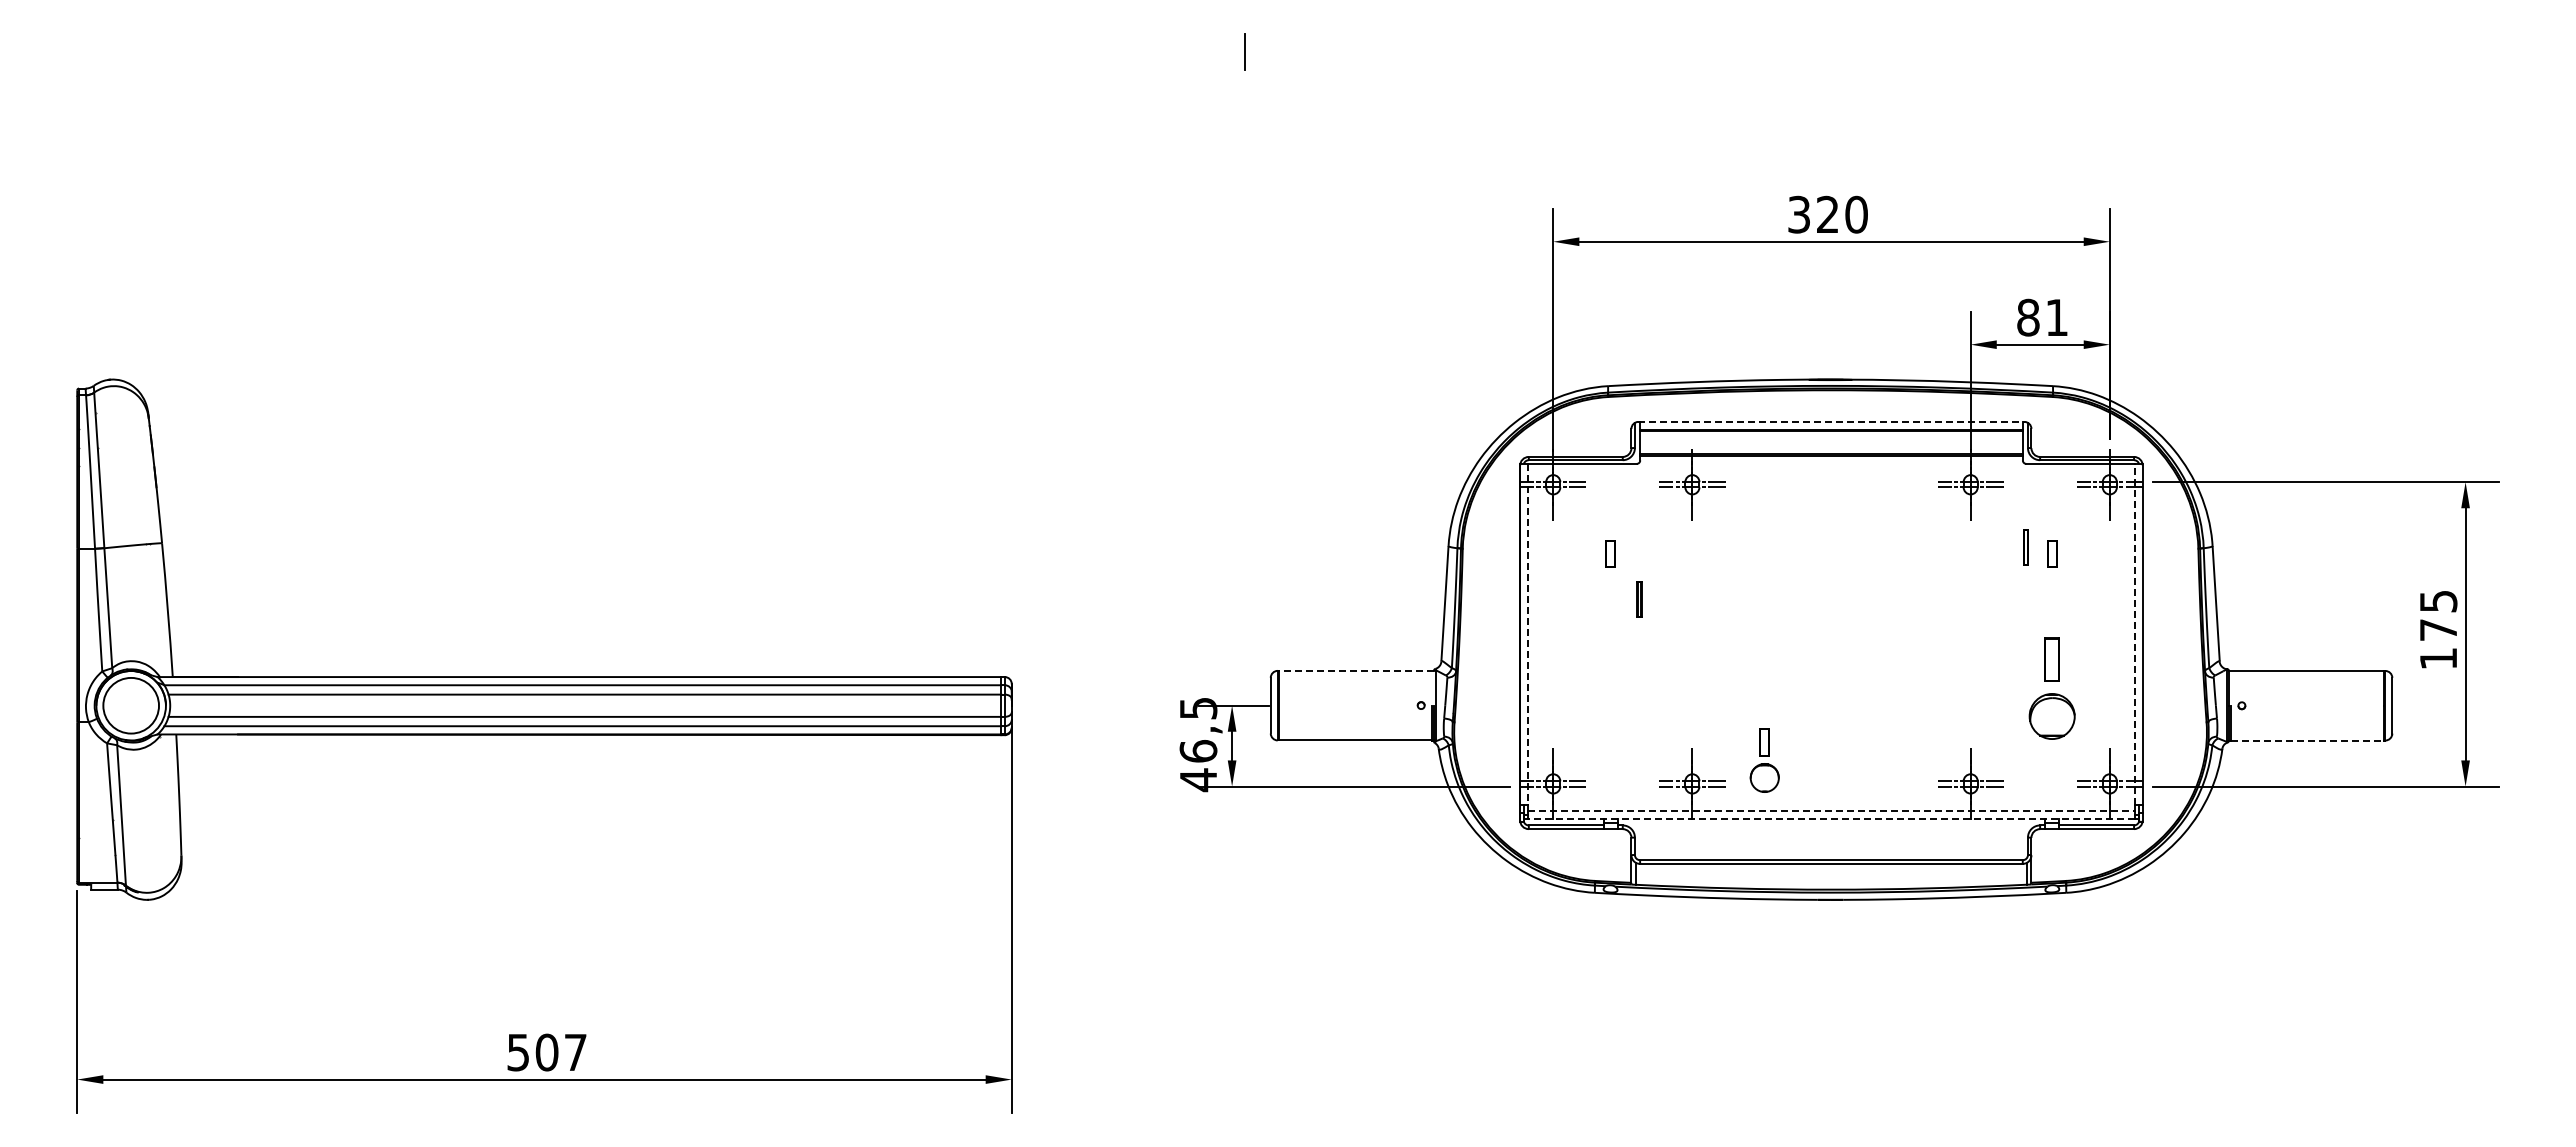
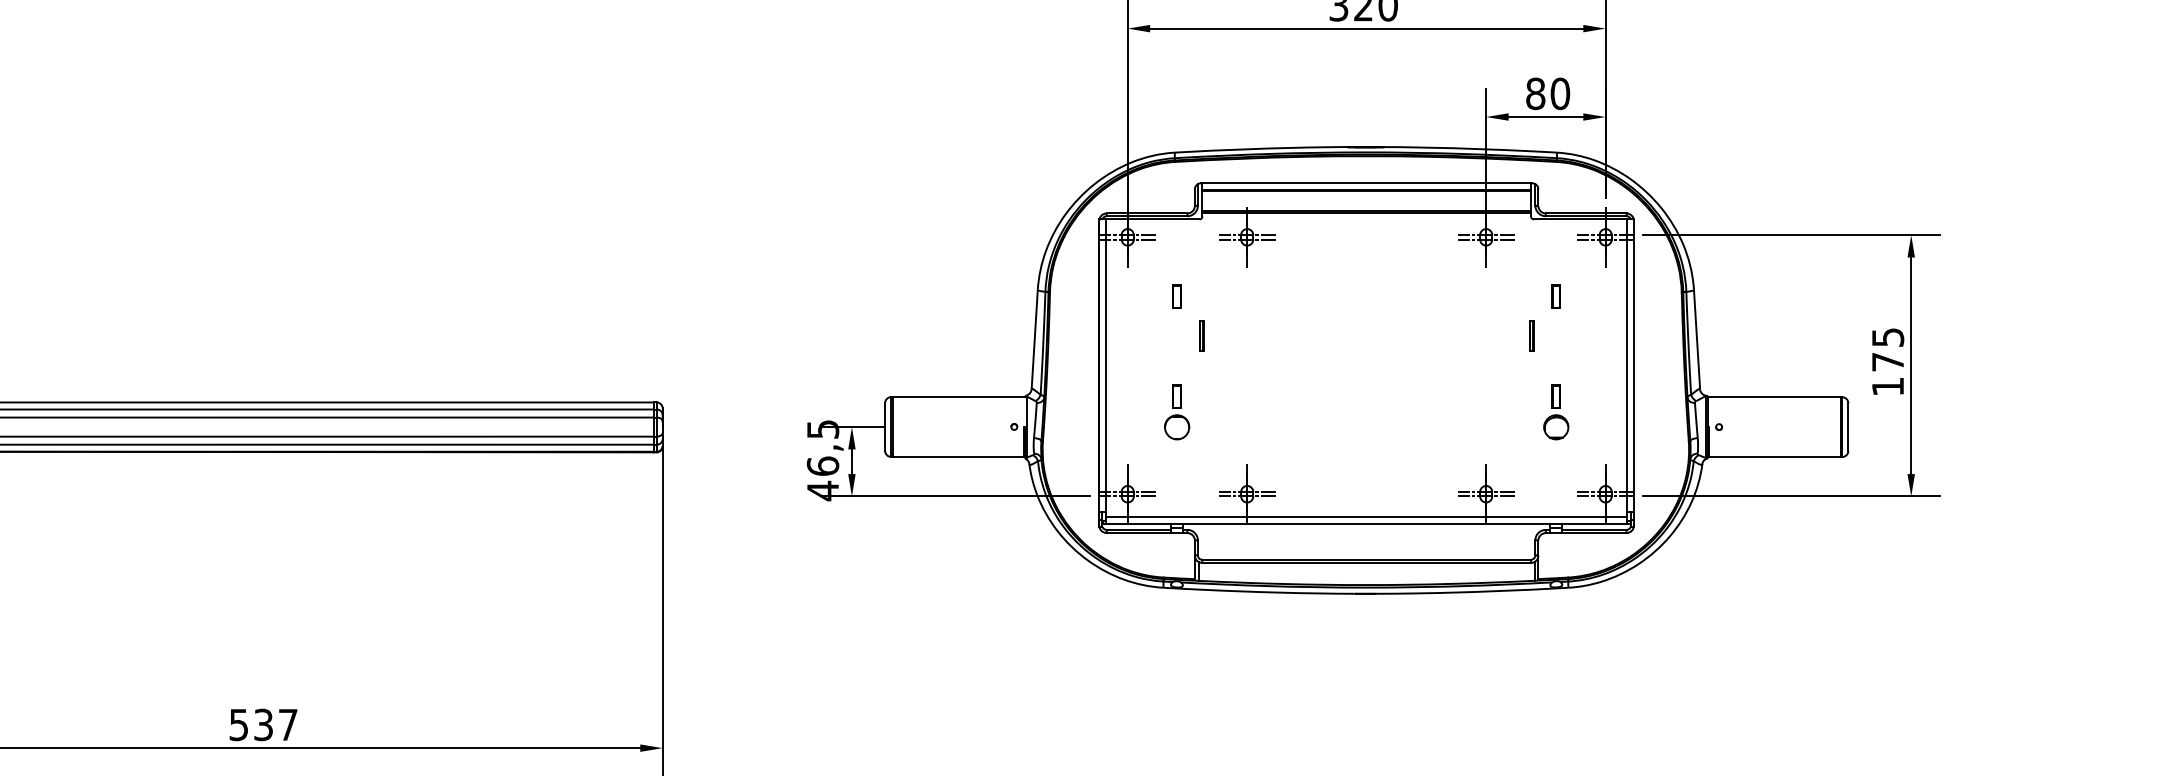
text: (2056, 317) -> (1559, 93), 81 -> 80
line: (1831, 421) -> (1366, 182), dashed -> solid
part: (2025, 547) -> (1531, 335), moved
line: (2134, 633) -> (1626, 365), dashed -> solid
line: (1528, 634) -> (1106, 365), dashed -> solid
line: (1356, 670) -> (958, 396), dashed -> solid
part: (2052, 688) -> (1556, 412), size x0.62
line: (2307, 740) -> (1775, 456), dashed -> solid
part: (1764, 760) -> (1176, 412), moved
line: (1832, 810) -> (1367, 517), dashed -> solid
line: (1831, 818) -> (1366, 523), dashed -> solid
text: (546, 1052) -> (263, 724), 507 -> 537

